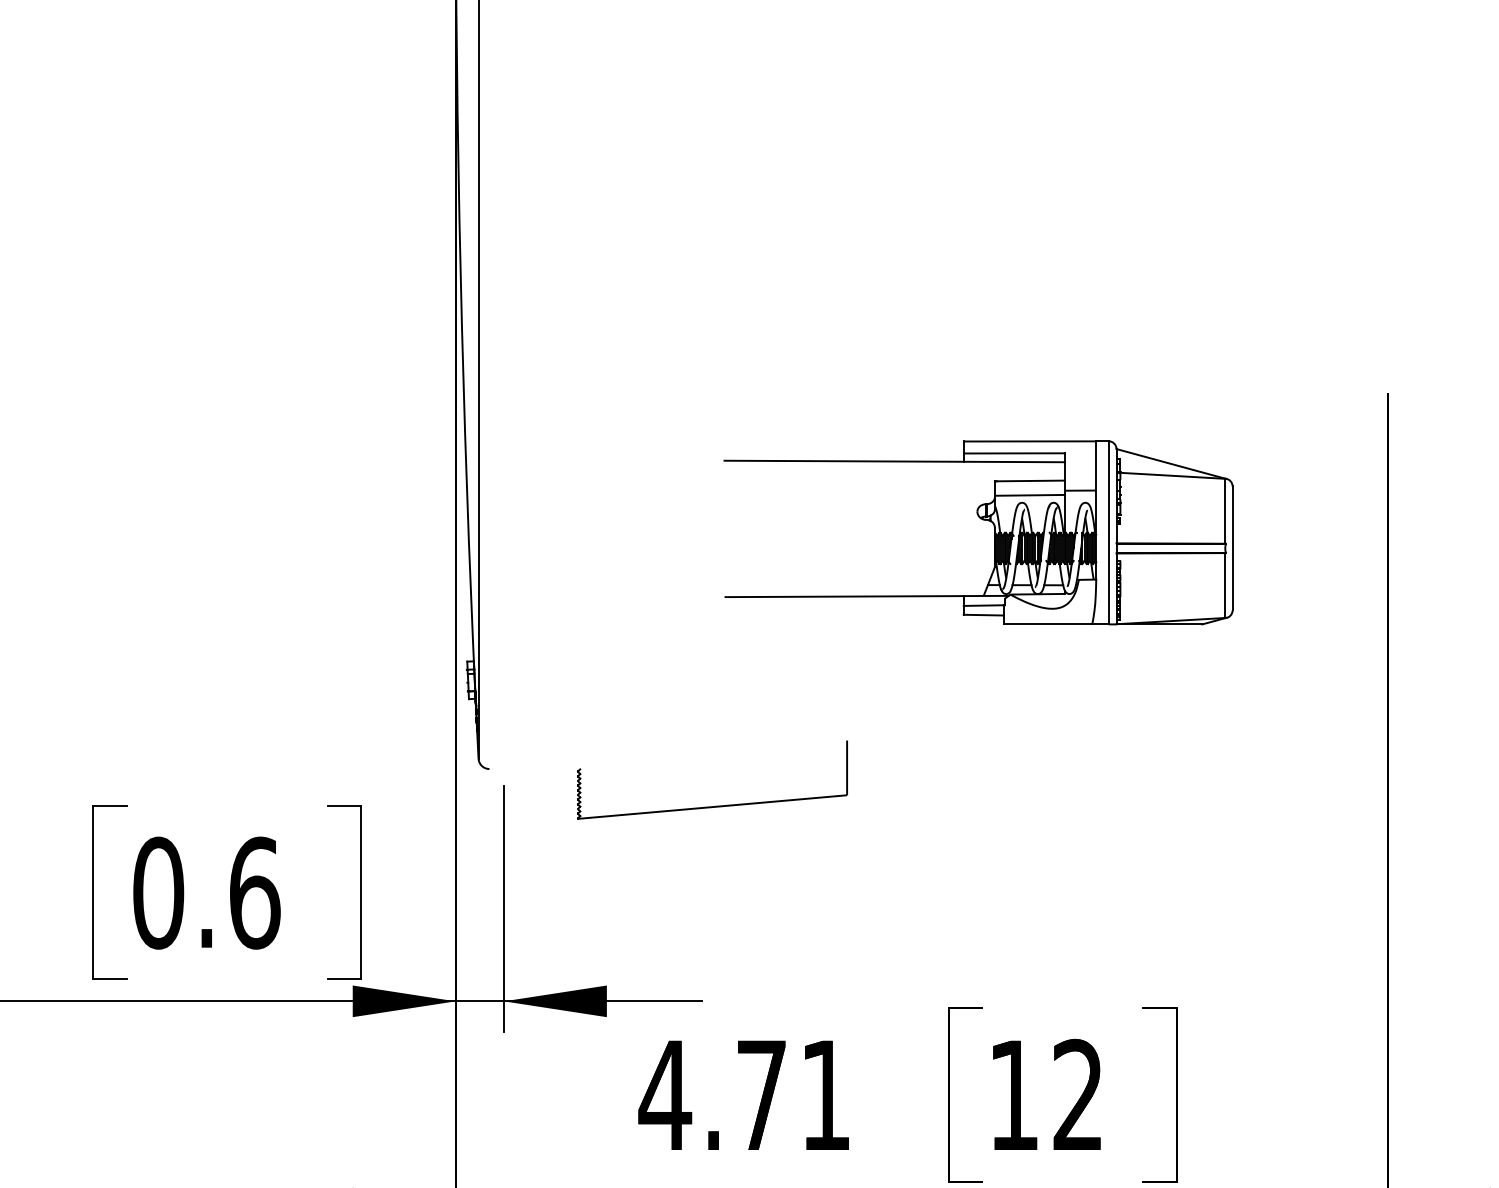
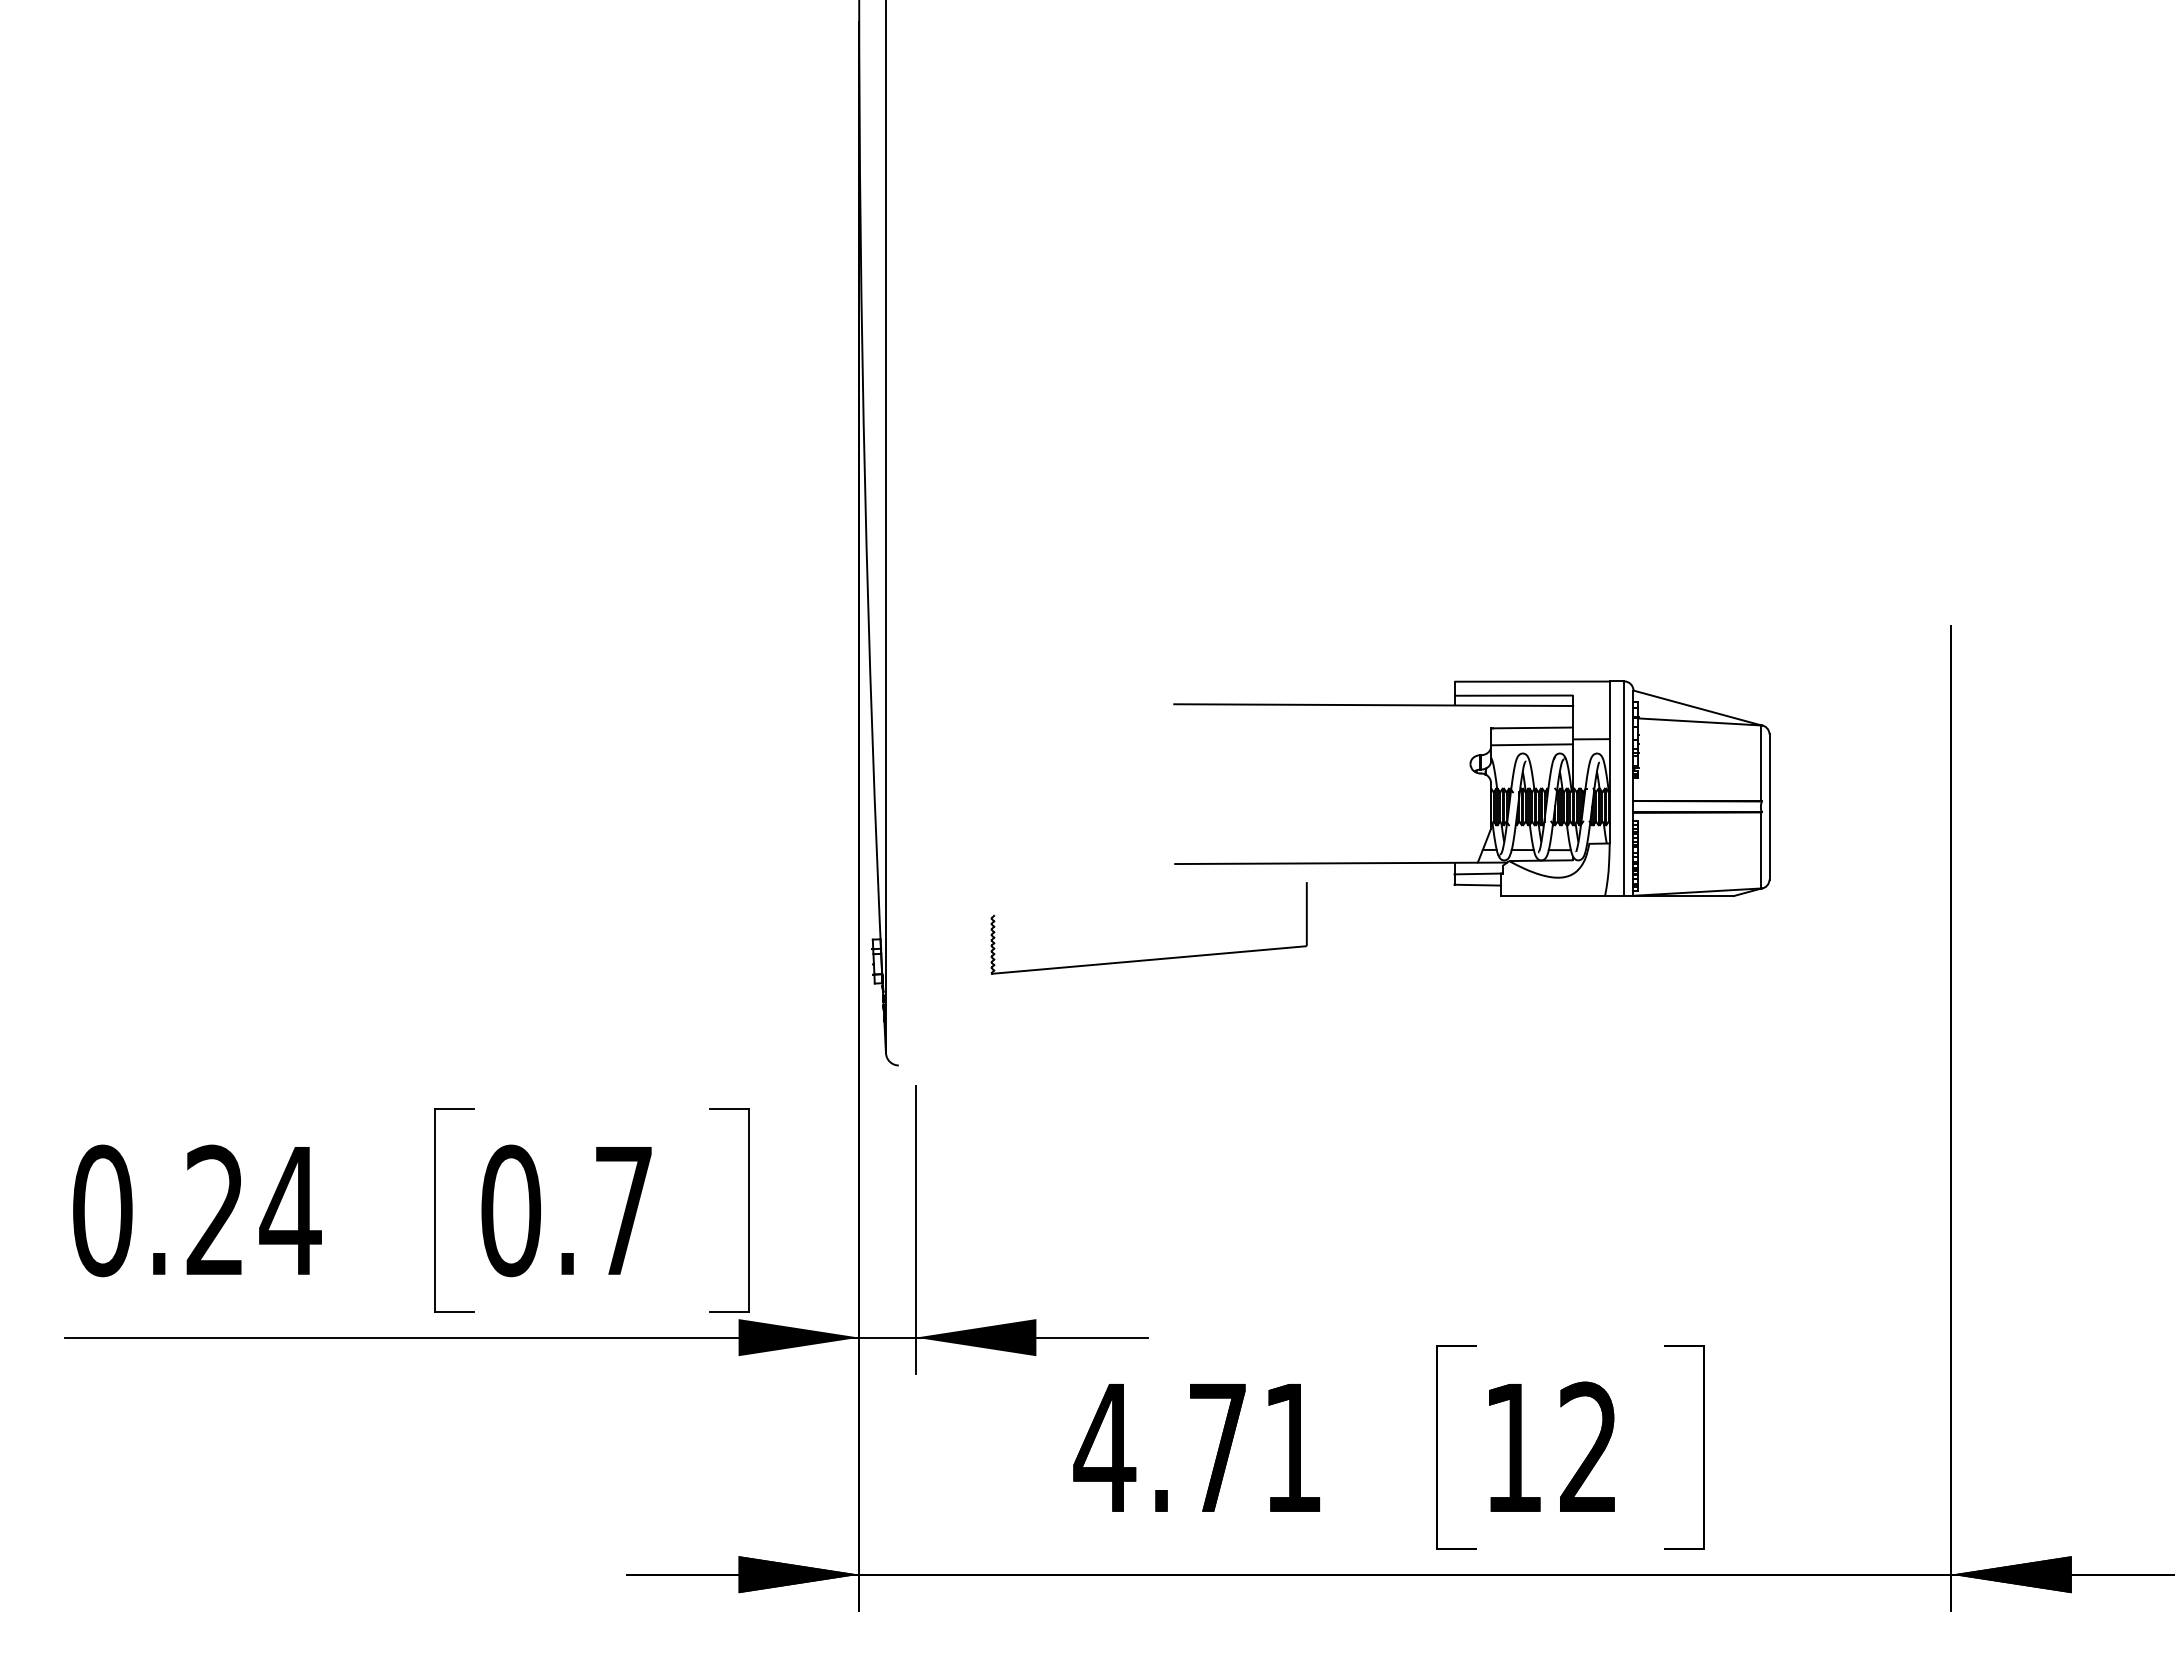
part: (714, 805) -> (1151, 958), moved
text: (255, 892) -> (624, 1210), 0.6 -> 0.7

